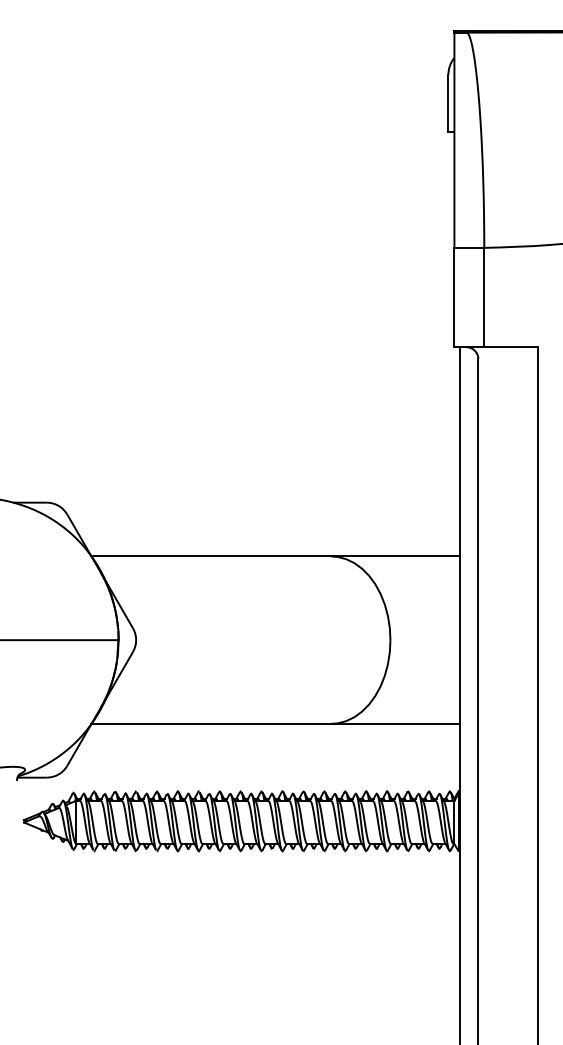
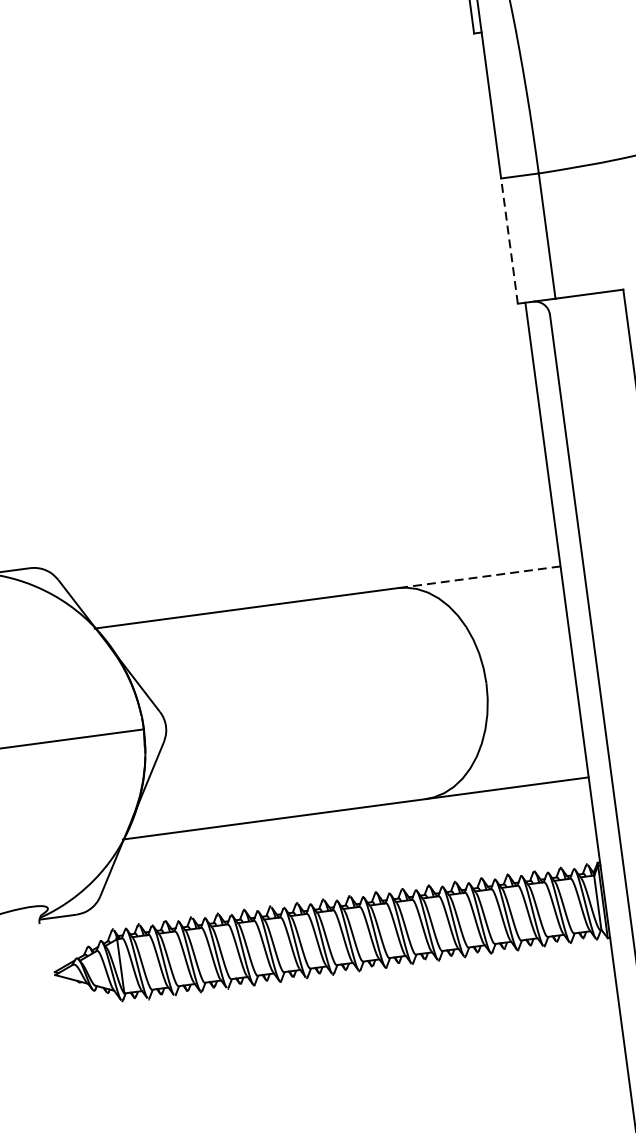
line: (454, 297) -> (509, 241), solid -> dashed
line: (395, 556) -> (478, 577), solid -> dashed

